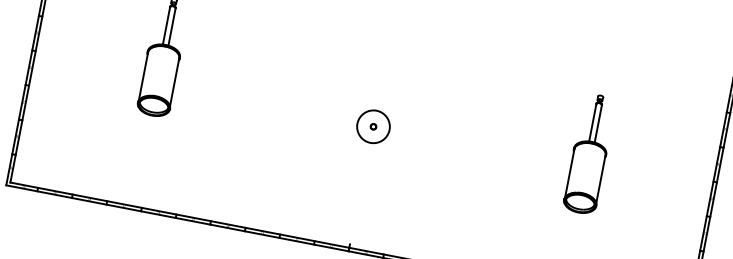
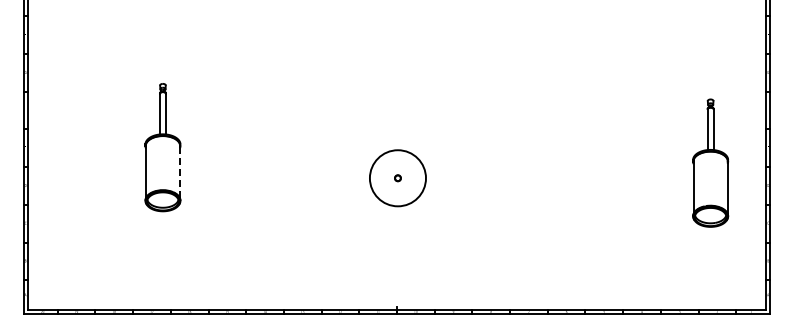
line: (174, 81) -> (179, 171), solid -> dashed
circle: (373, 126) -> (397, 177), size x1.6
part: (589, 153) -> (710, 162), moved

